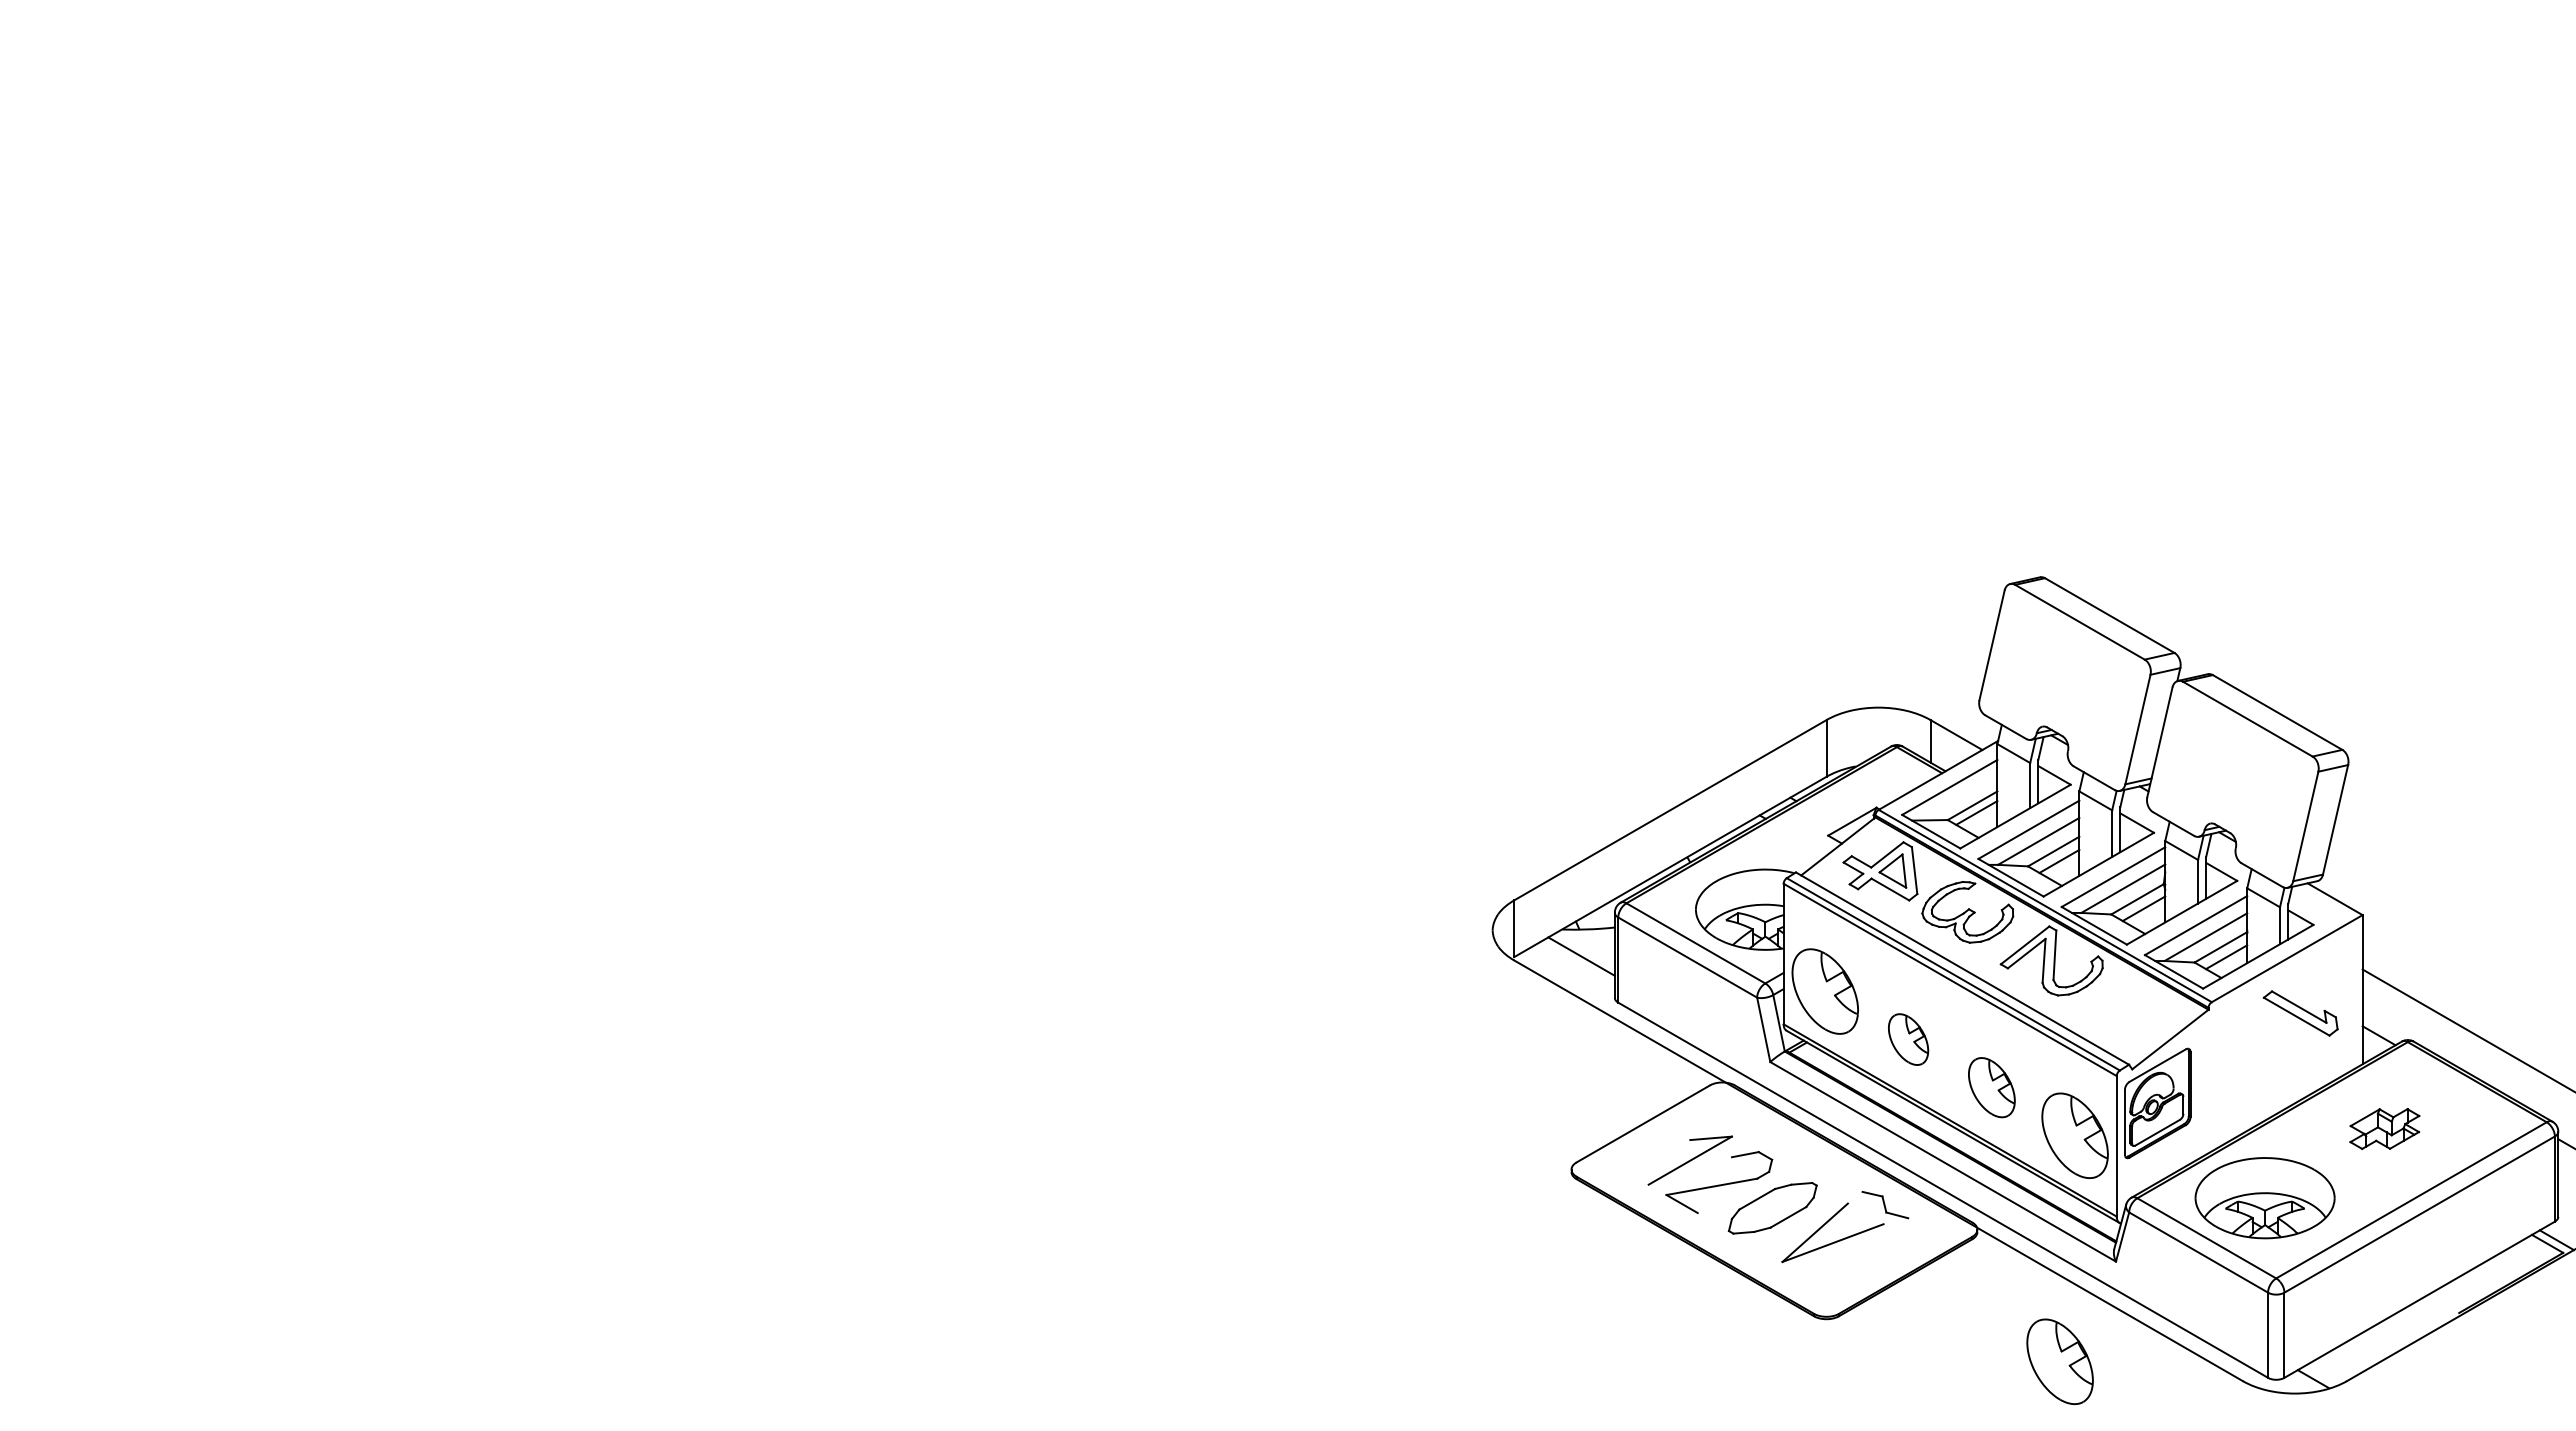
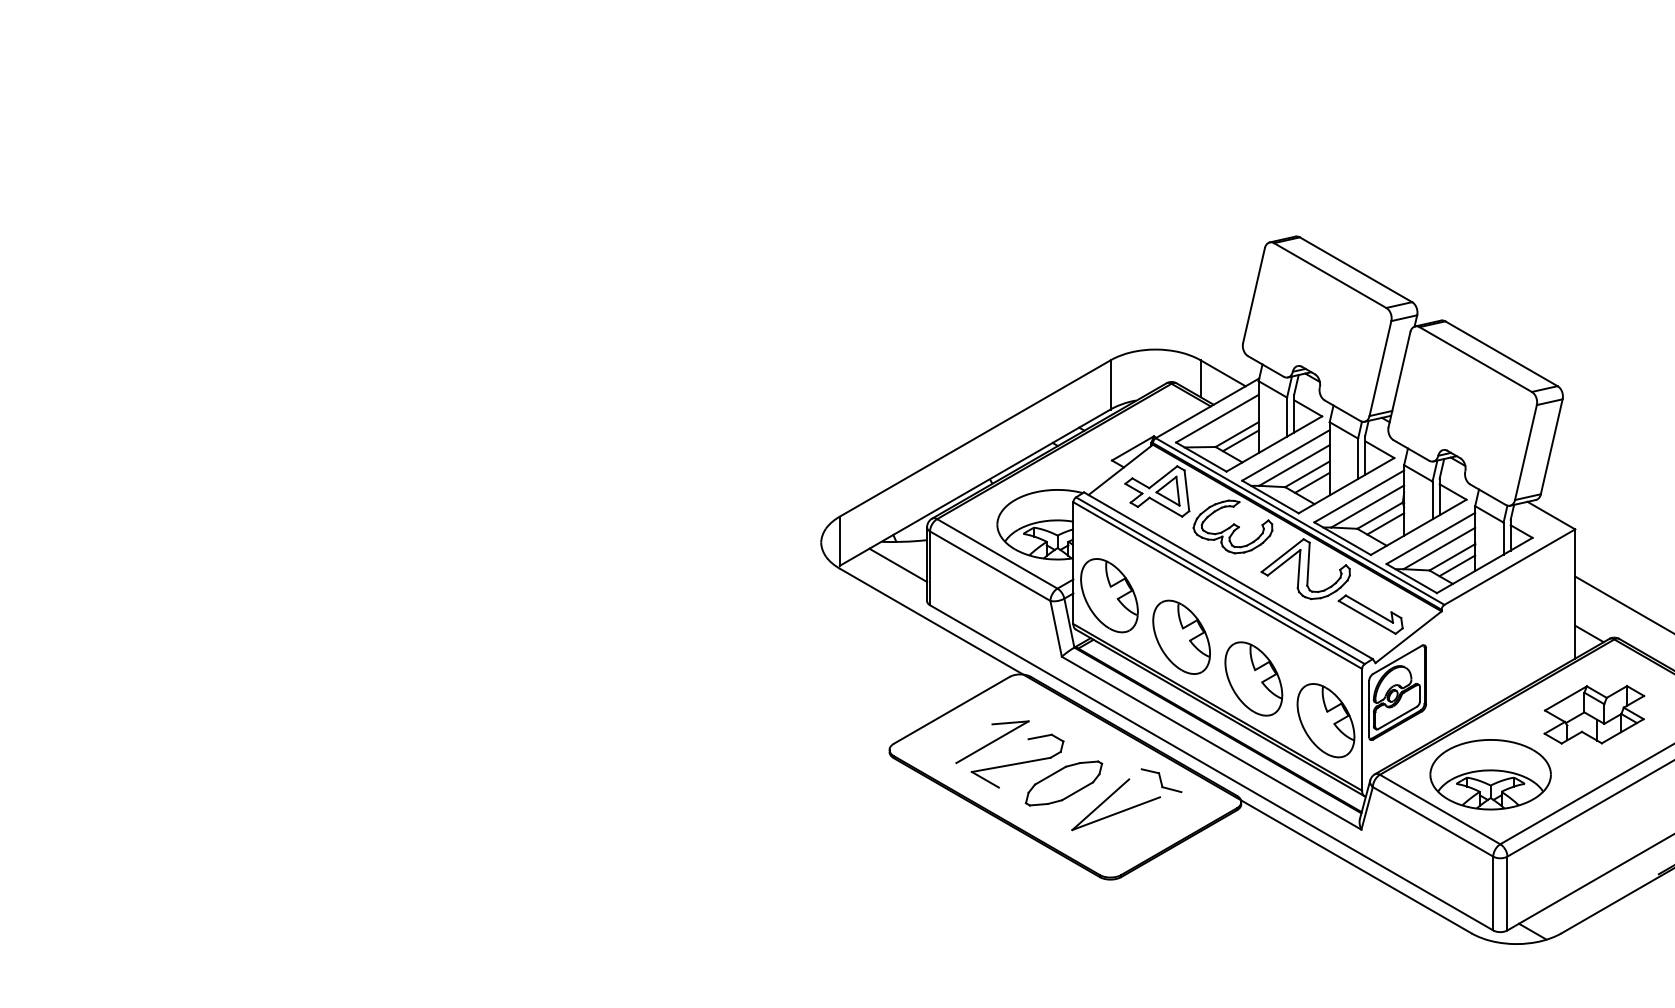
part: (2300, 1013) -> (1370, 614), moved
part: (1908, 1039) -> (1181, 637), size x1.67
part: (1991, 1087) -> (1253, 678), size x1.43
part: (2384, 1128) -> (1594, 714), size x1.67
part: (2059, 1361) -> (1312, 916), removed

